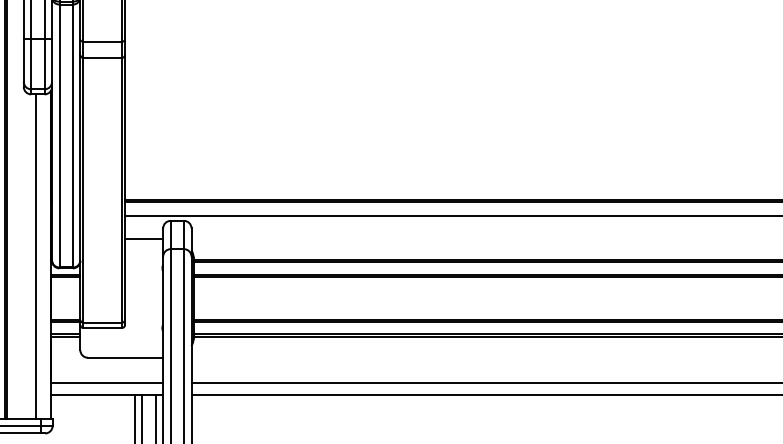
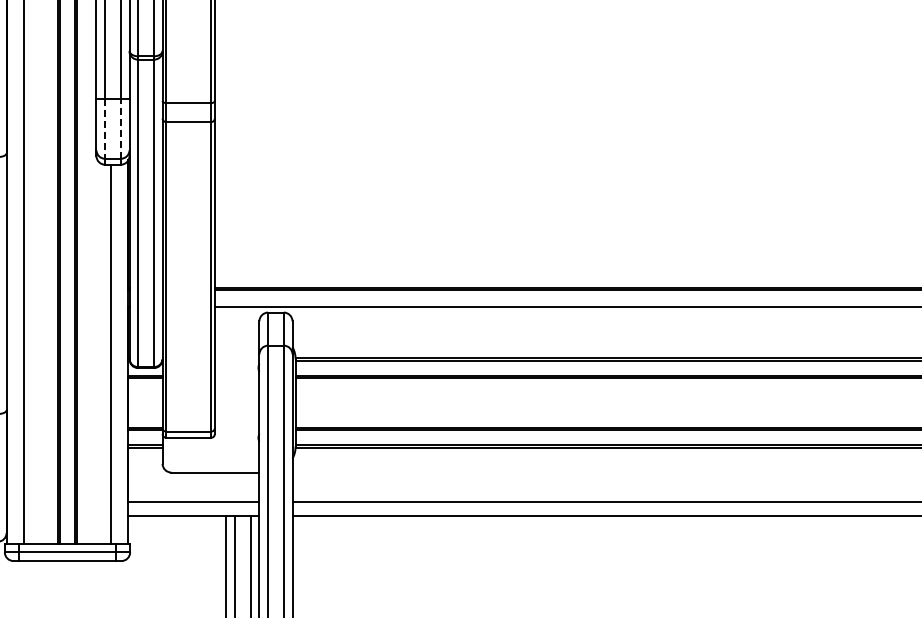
line: (31, 64) -> (105, 129), solid -> dashed
line: (44, 64) -> (120, 129), solid -> dashed
line: (143, 238) -> (236, 333), removed

